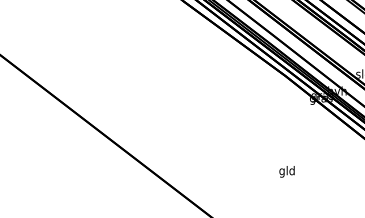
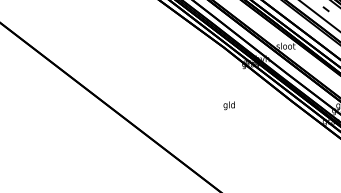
text: (286, 171) -> (228, 105), moved

